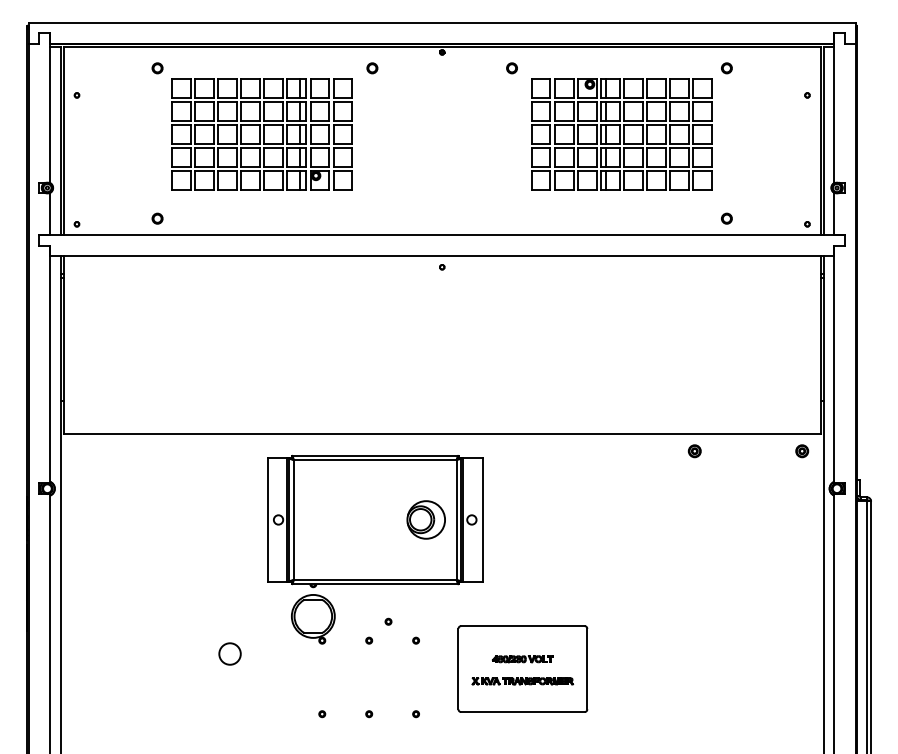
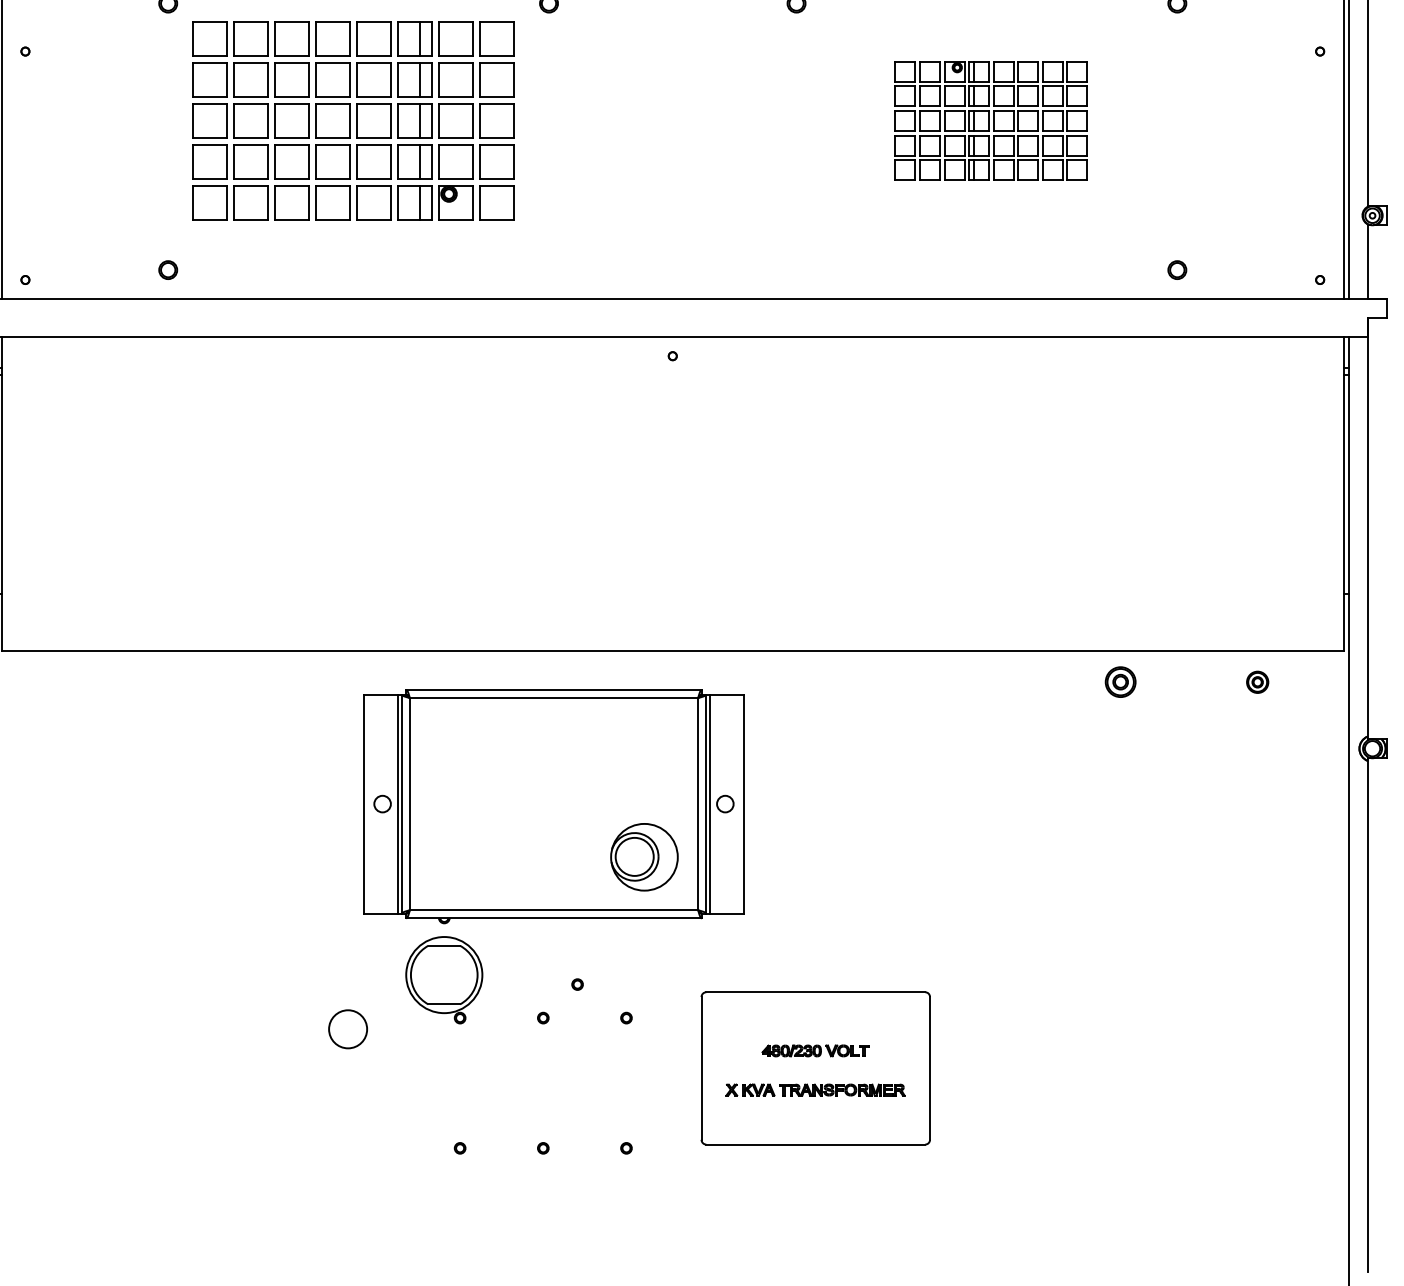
part: (621, 134) -> (990, 120), size x0.6
part: (694, 451) -> (1119, 682), size x1.4
part: (802, 451) -> (1258, 682), moved
part: (425, 519) -> (643, 856), moved
circle: (229, 653) -> (347, 1028), moved

